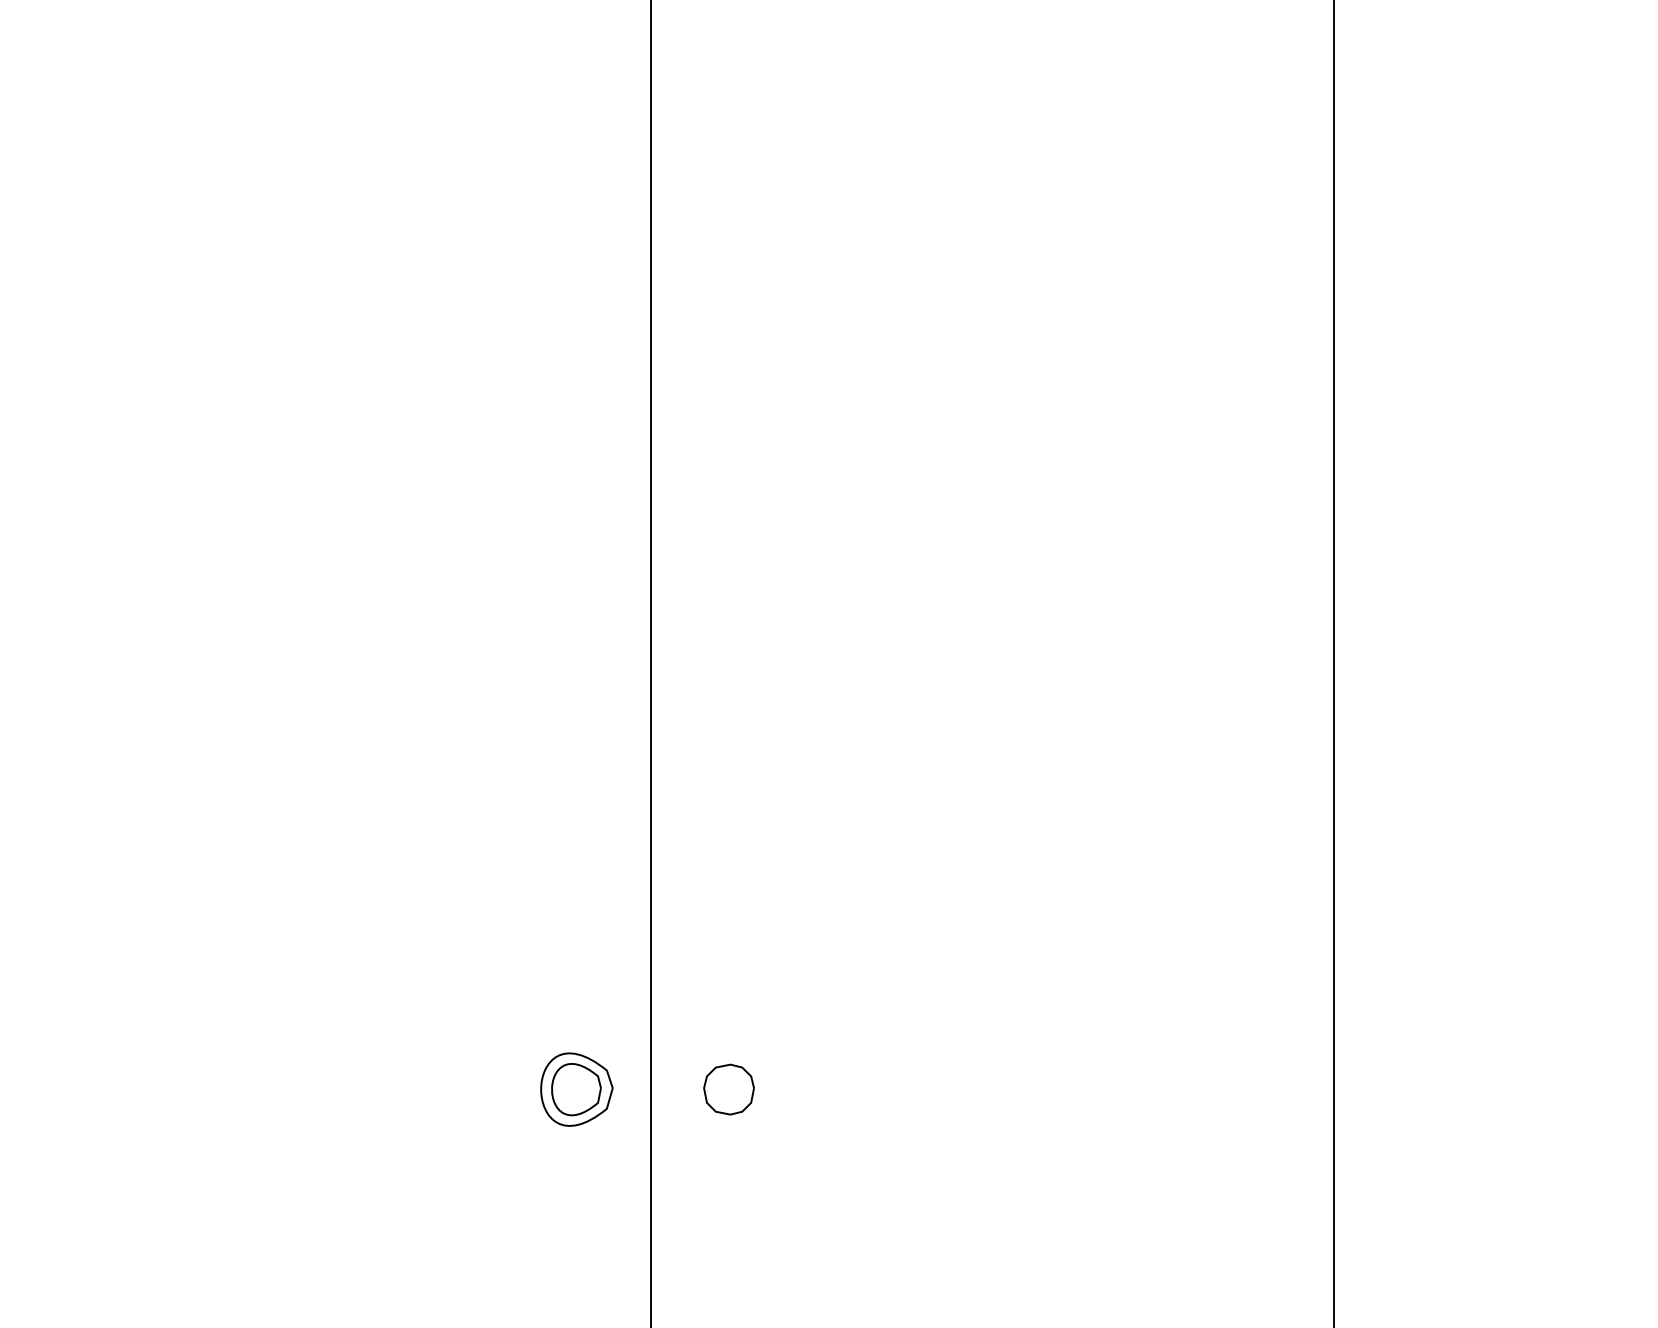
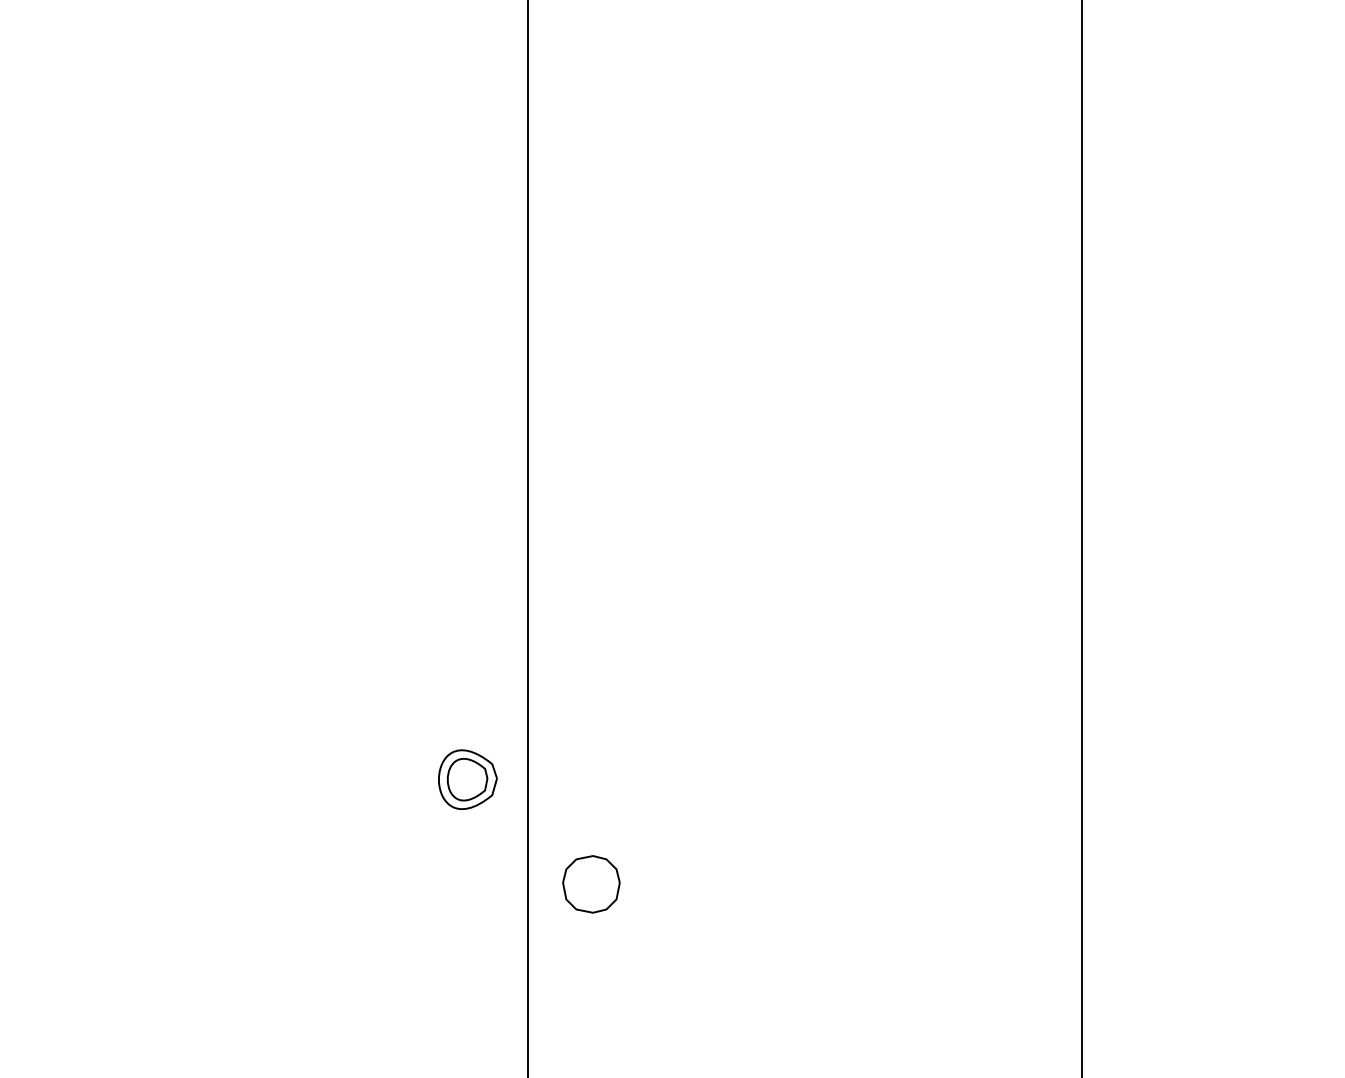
part: (576, 1089) -> (467, 779), moved
part: (728, 1089) -> (590, 884), size x1.4

